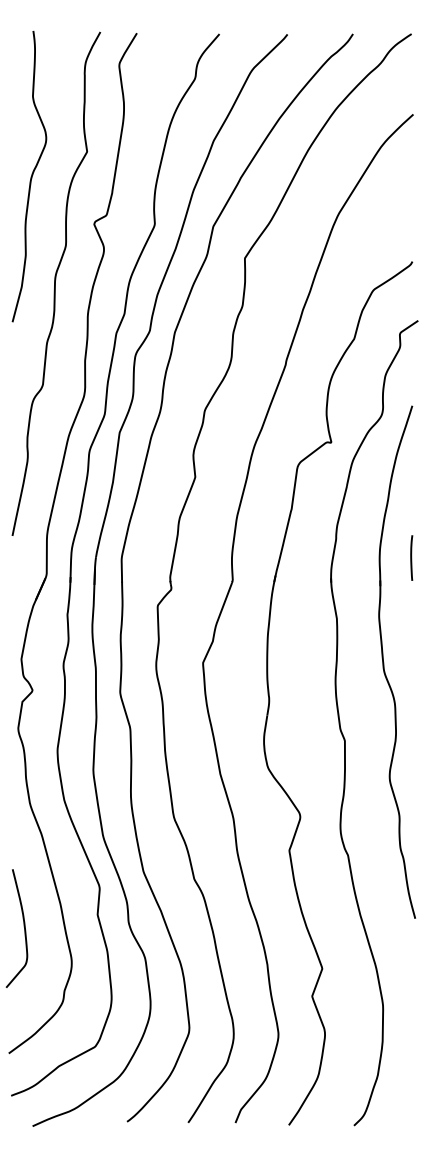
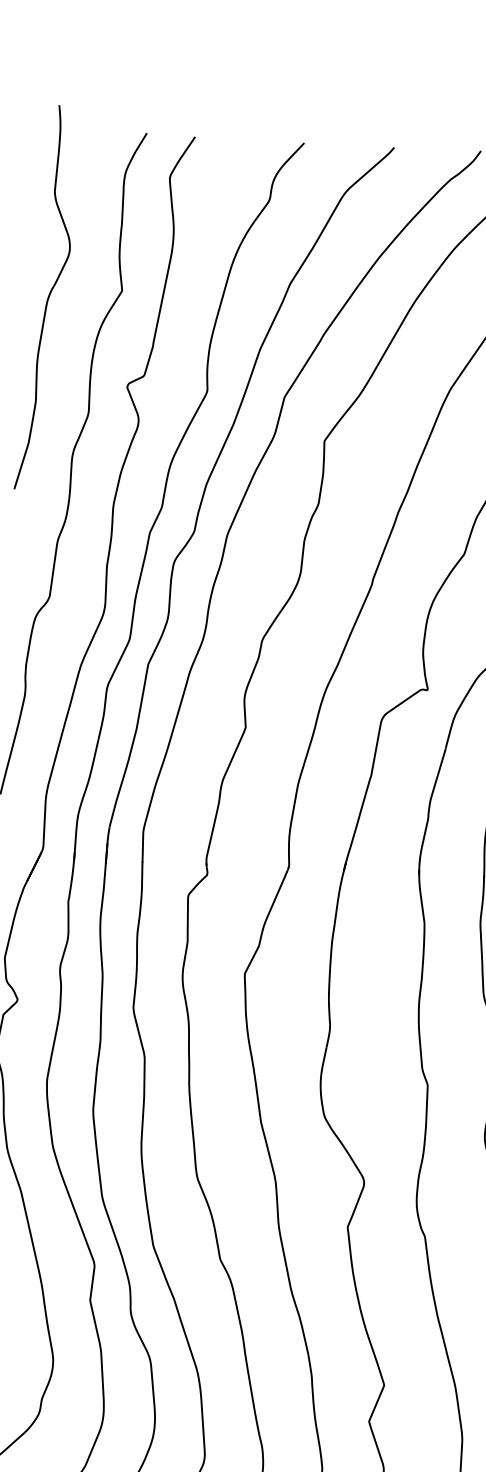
curve: (30, 176) -> (46, 297), moved

